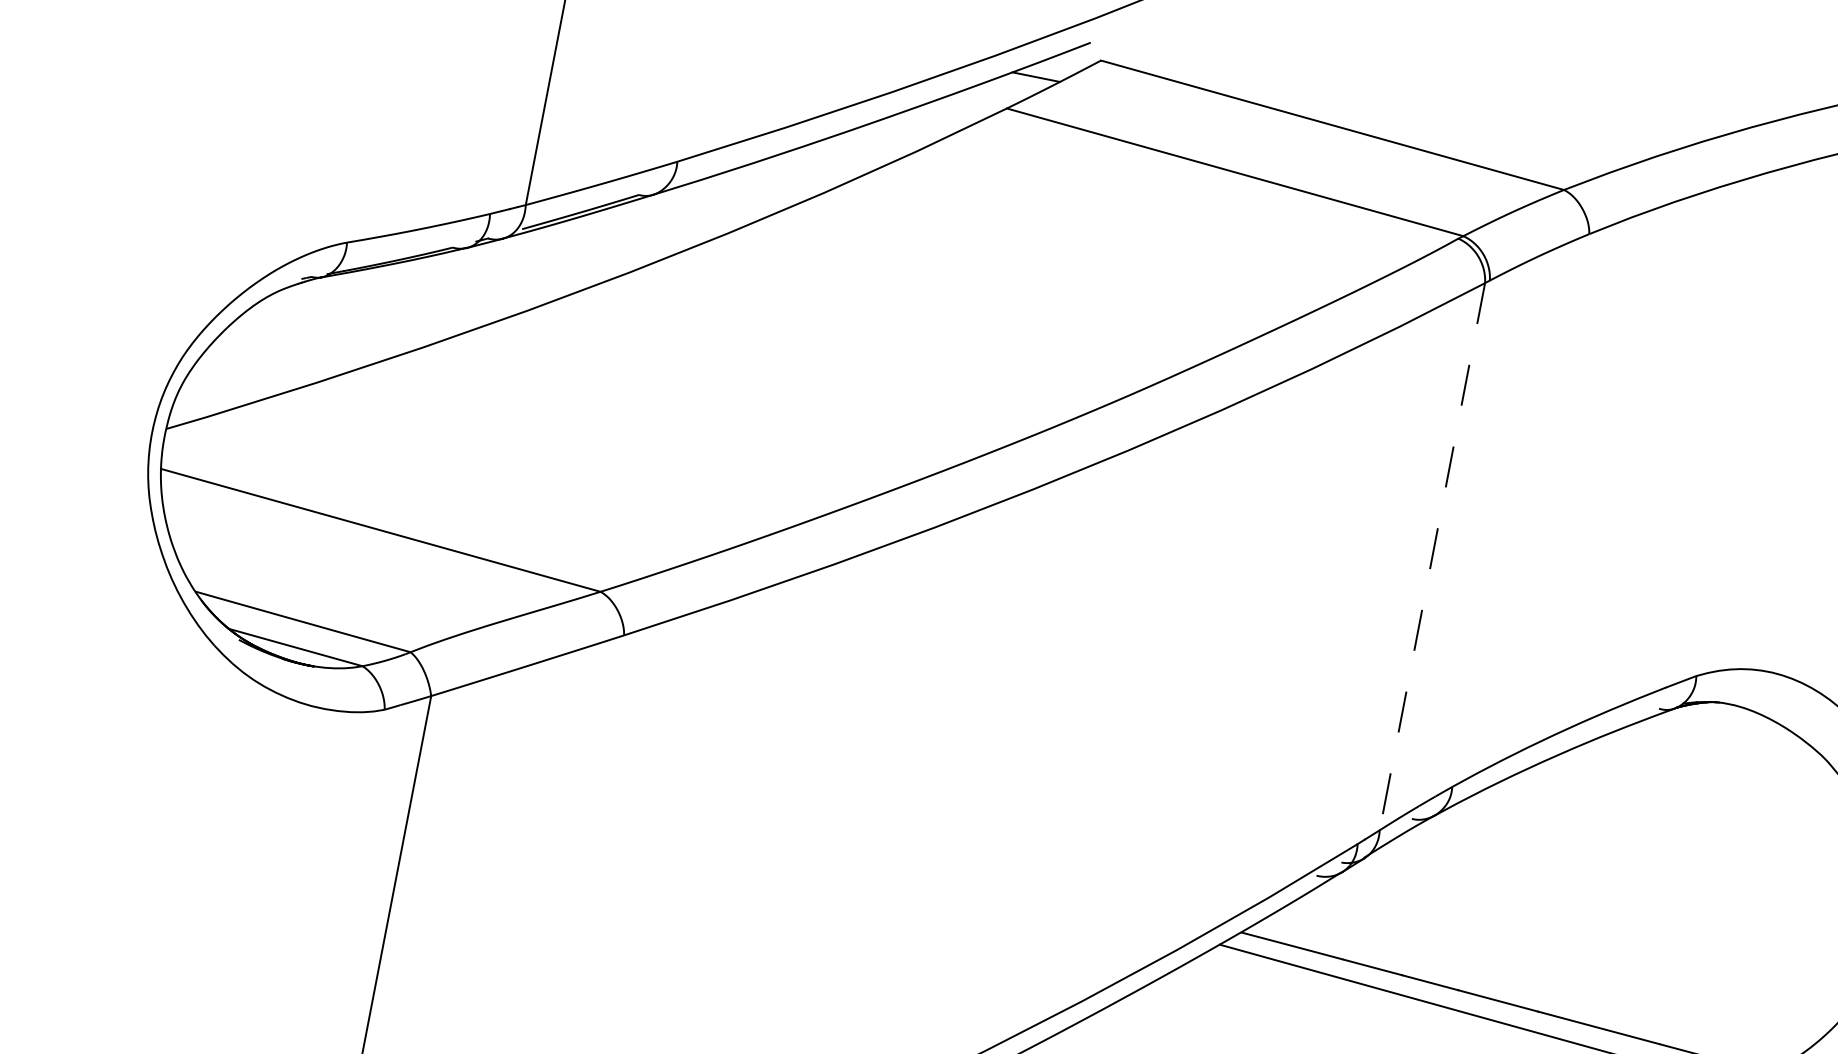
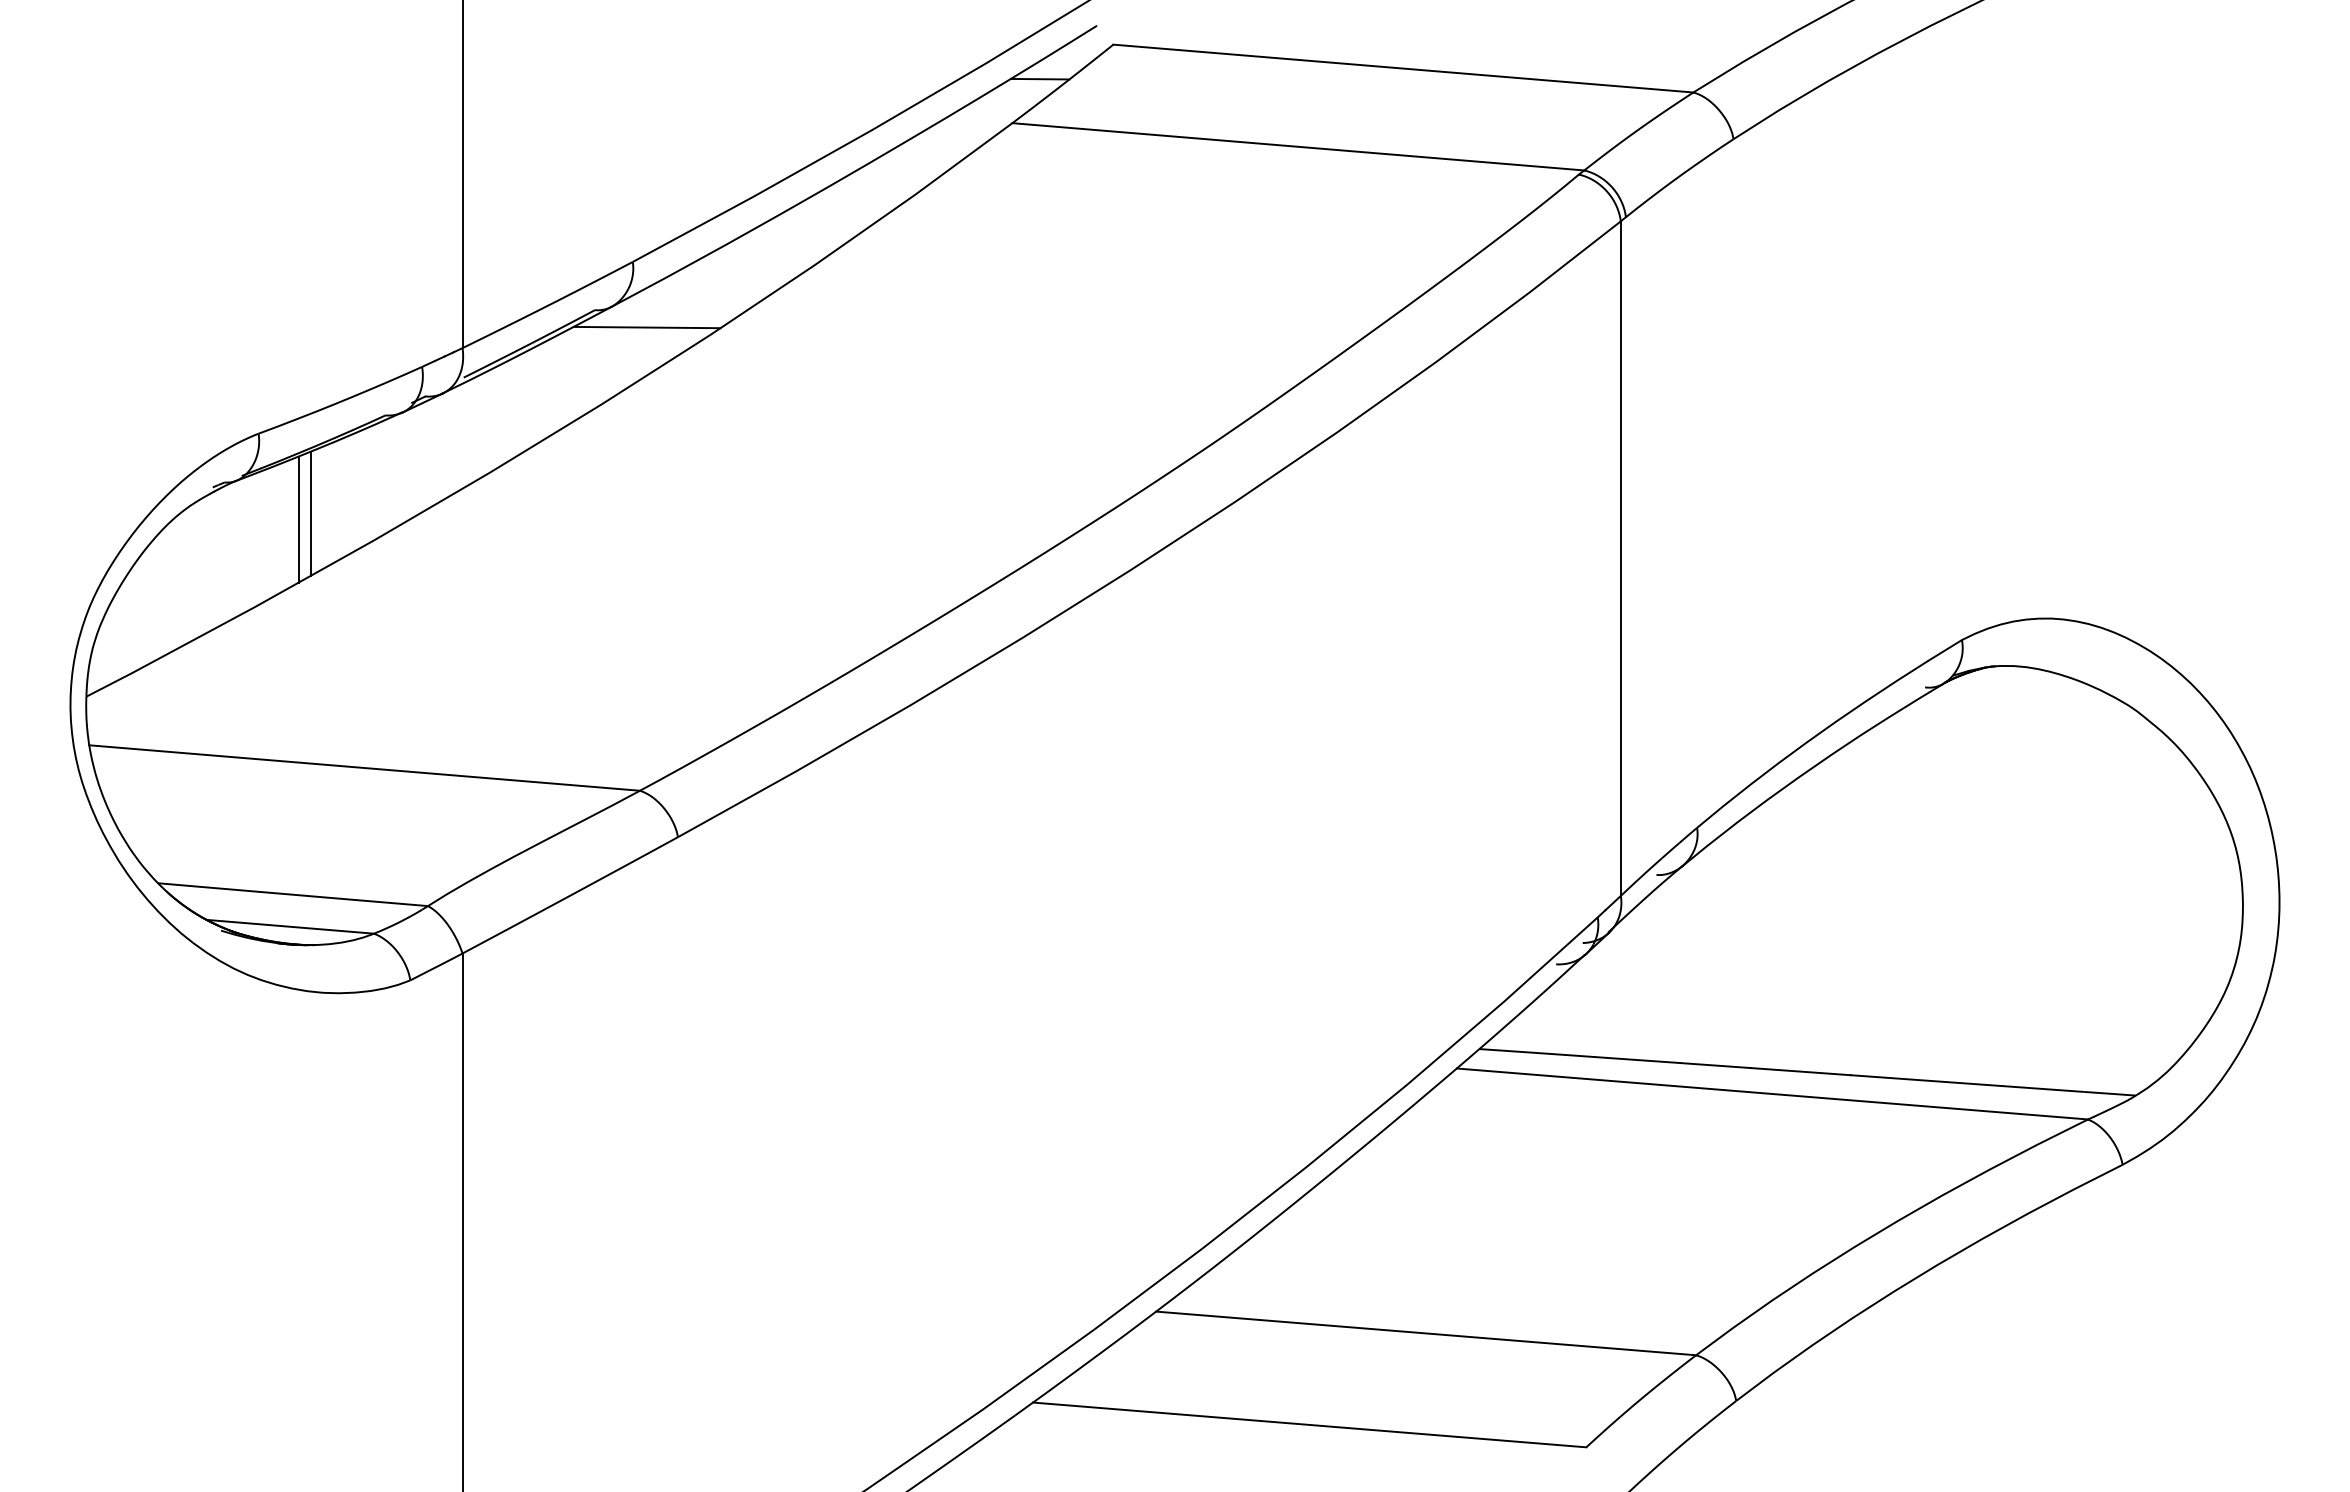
line: (678, 217) -> (646, 327), added
line: (376, 315) -> (310, 513), added
line: (365, 318) -> (298, 519), added
line: (1431, 557) -> (1620, 559), dashed -> solid

